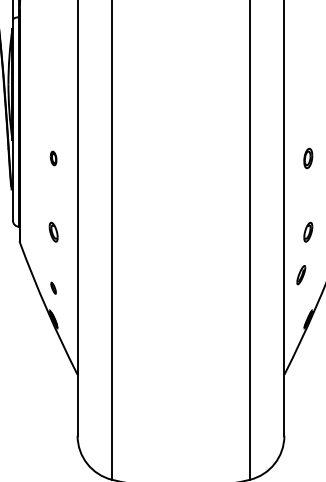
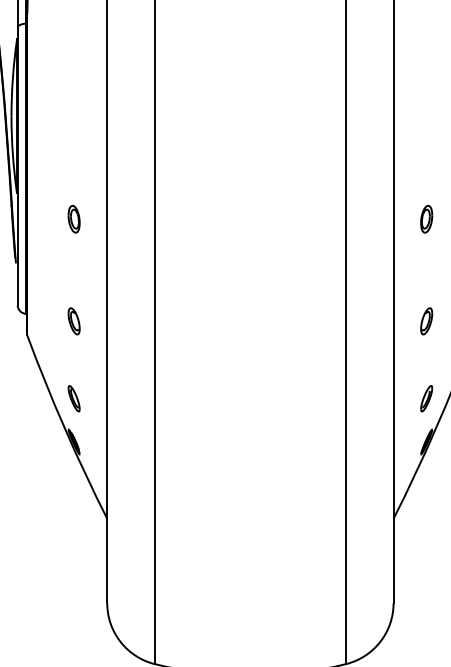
part: (53, 158) -> (73, 219), size x1.43
part: (301, 275) -> (426, 399), moved
part: (53, 288) -> (73, 399), size x1.67

